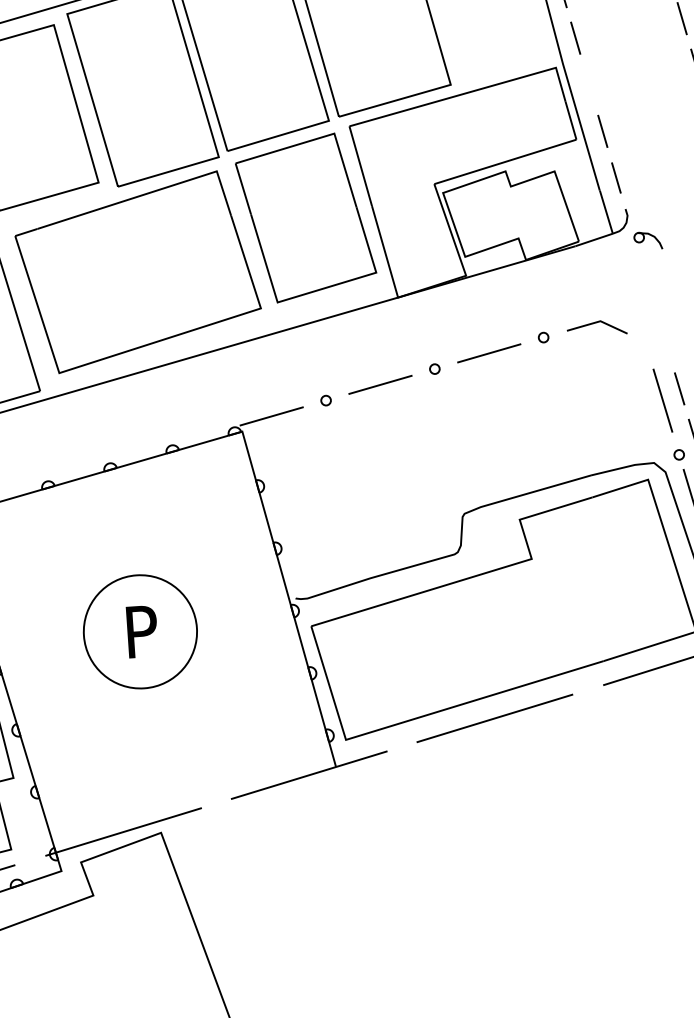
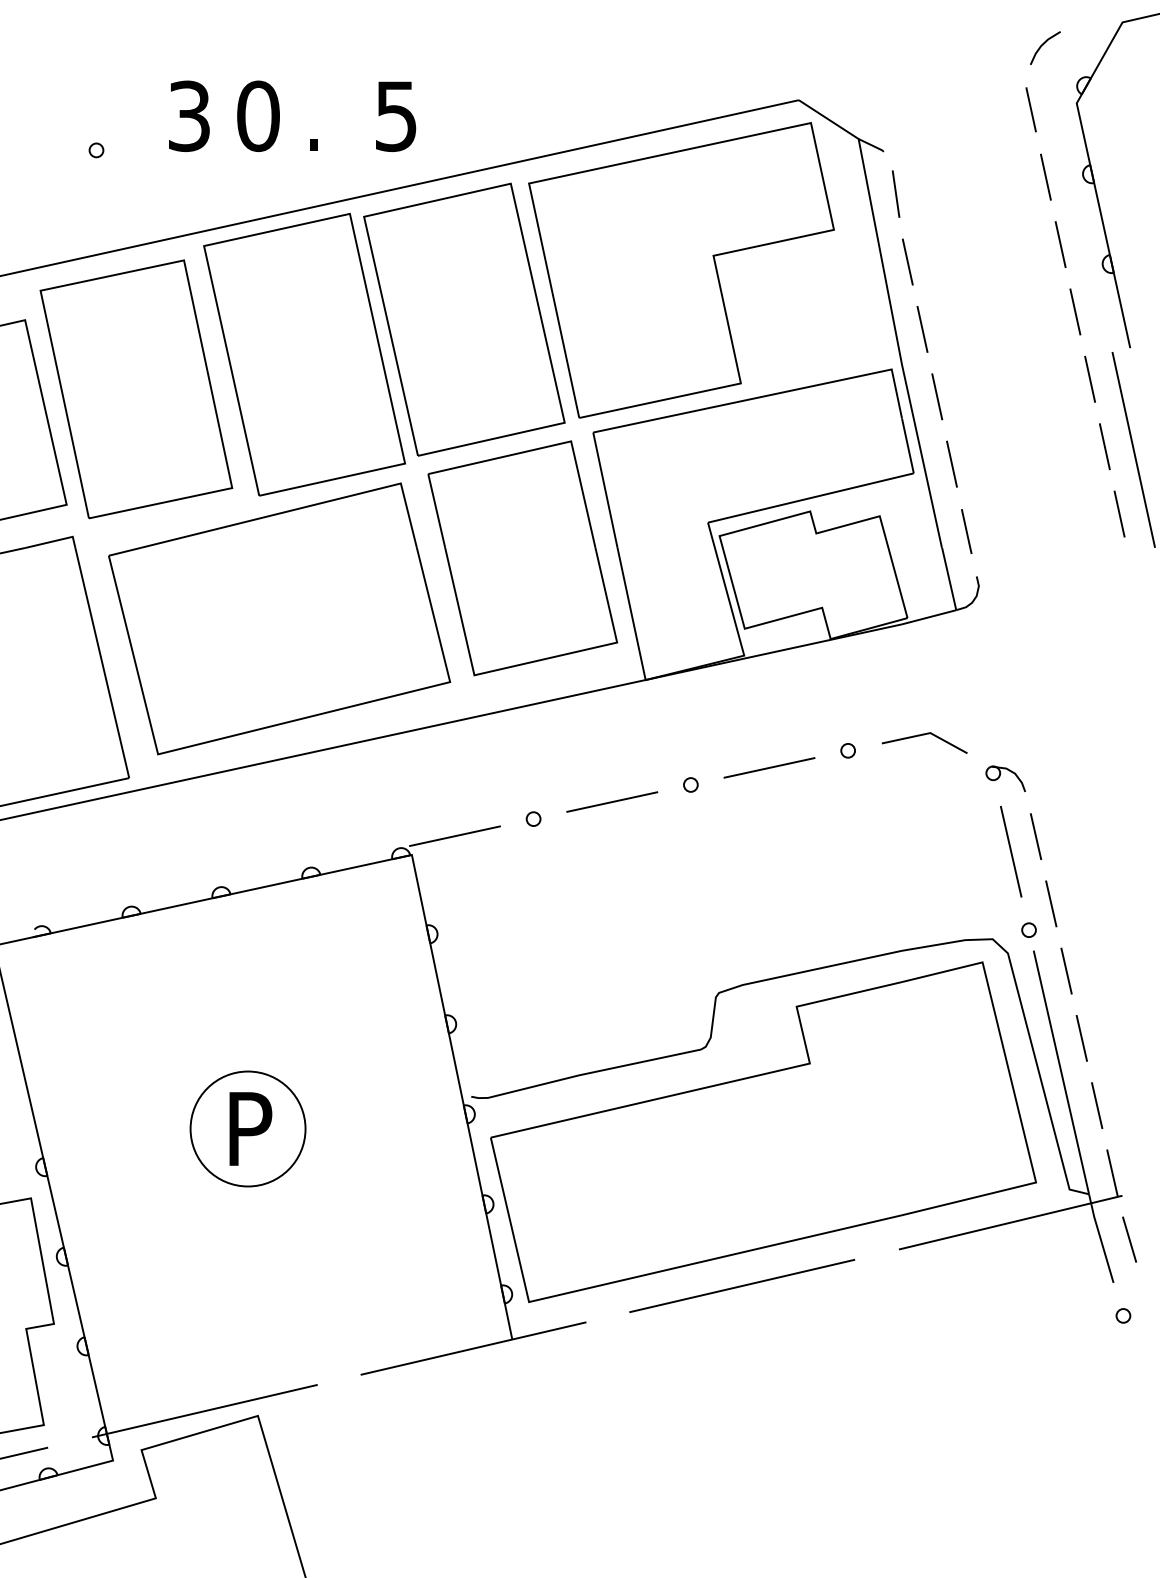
line: (589, 84) -> (937, 396), added
part: (648, 240) -> (1005, 778), moved
circle: (140, 631) -> (247, 1128), size x0.71

